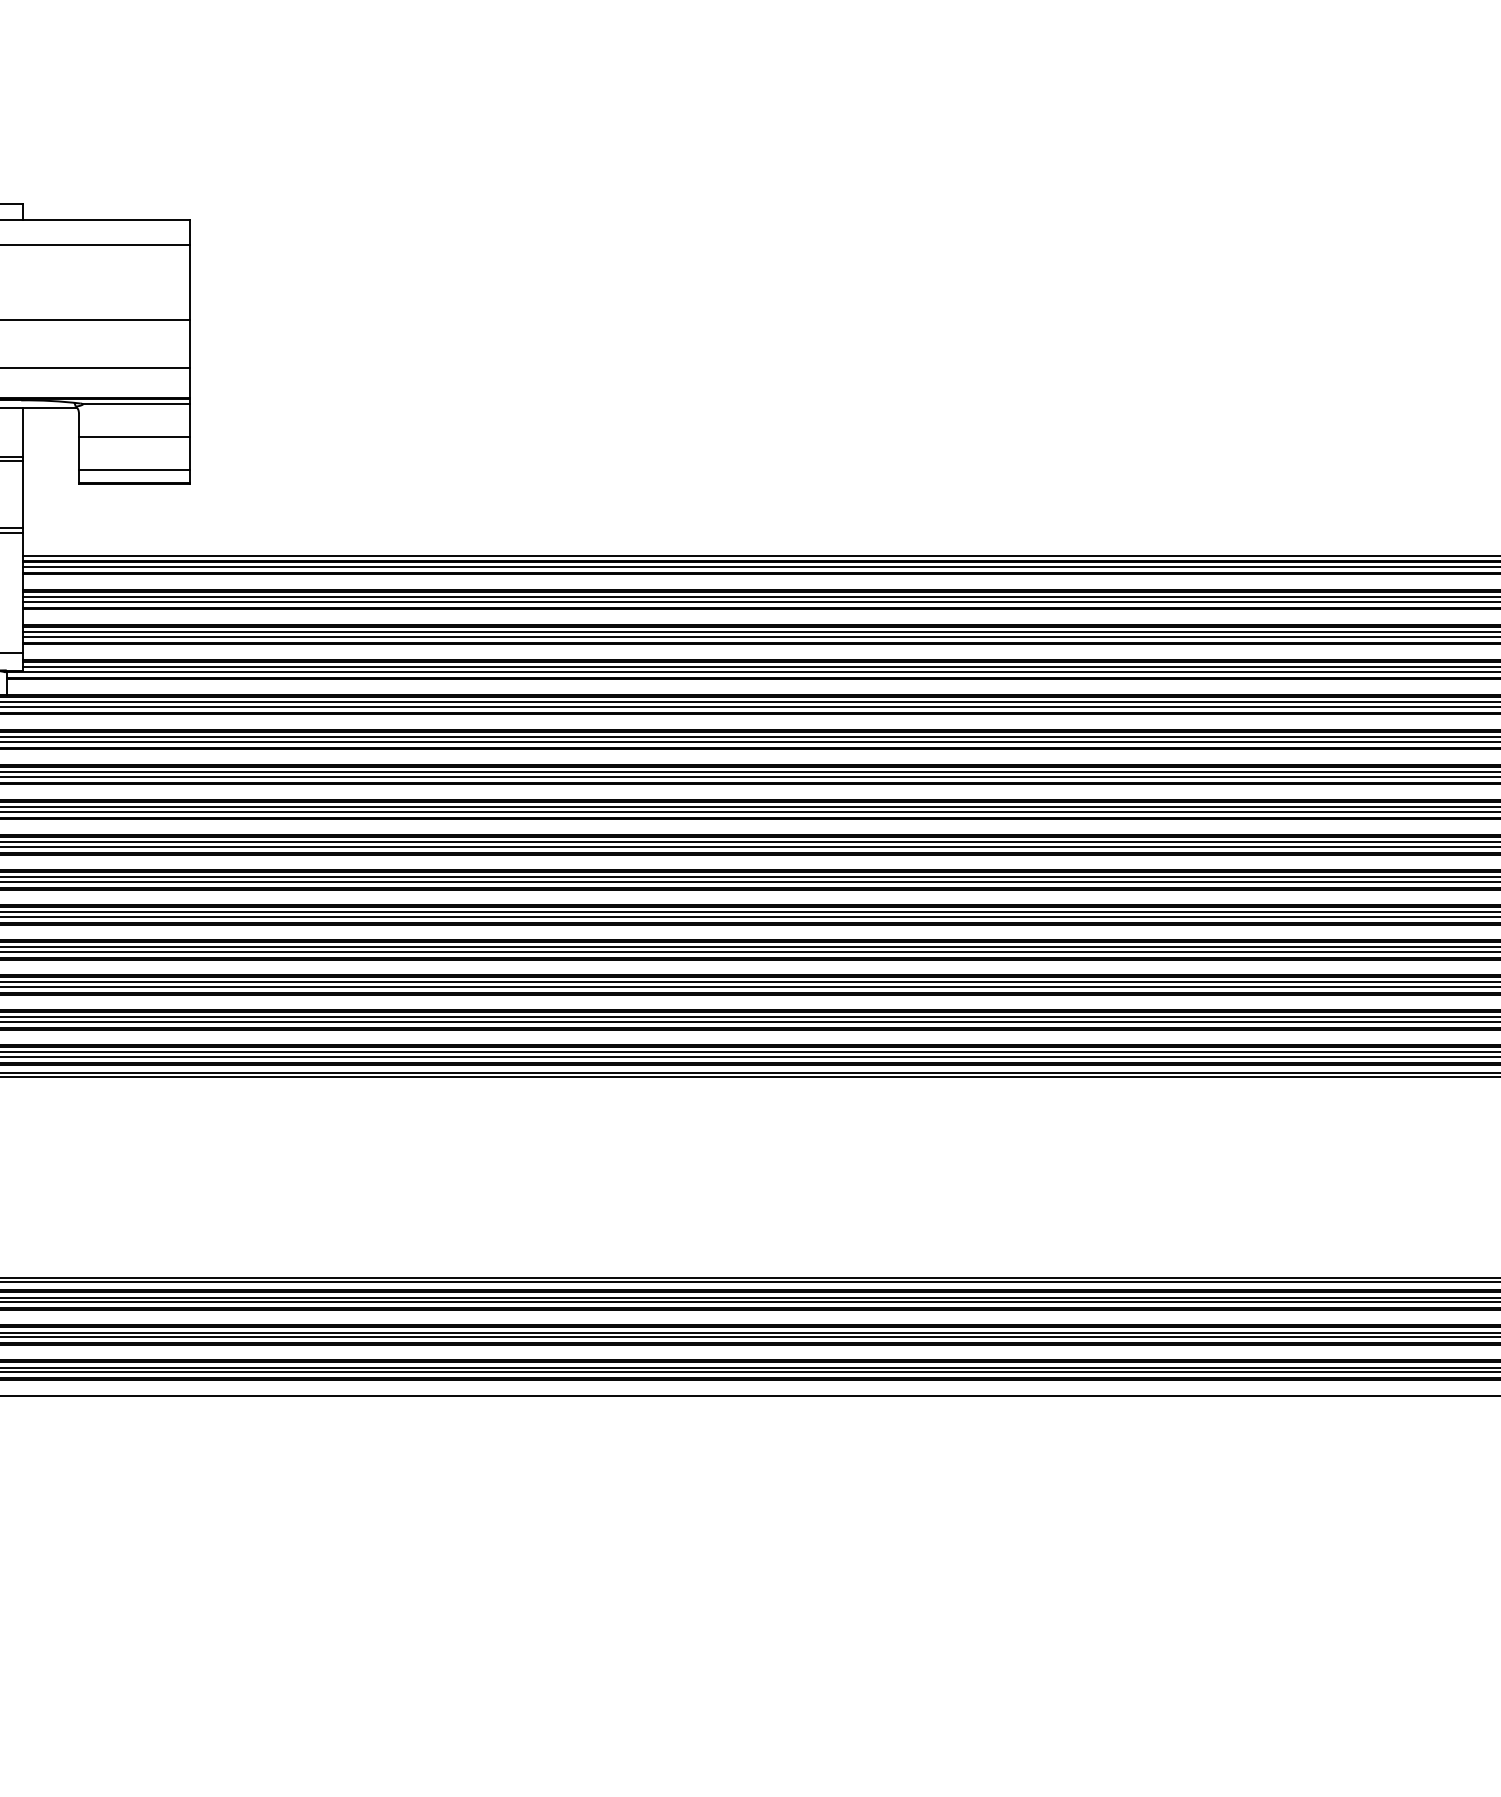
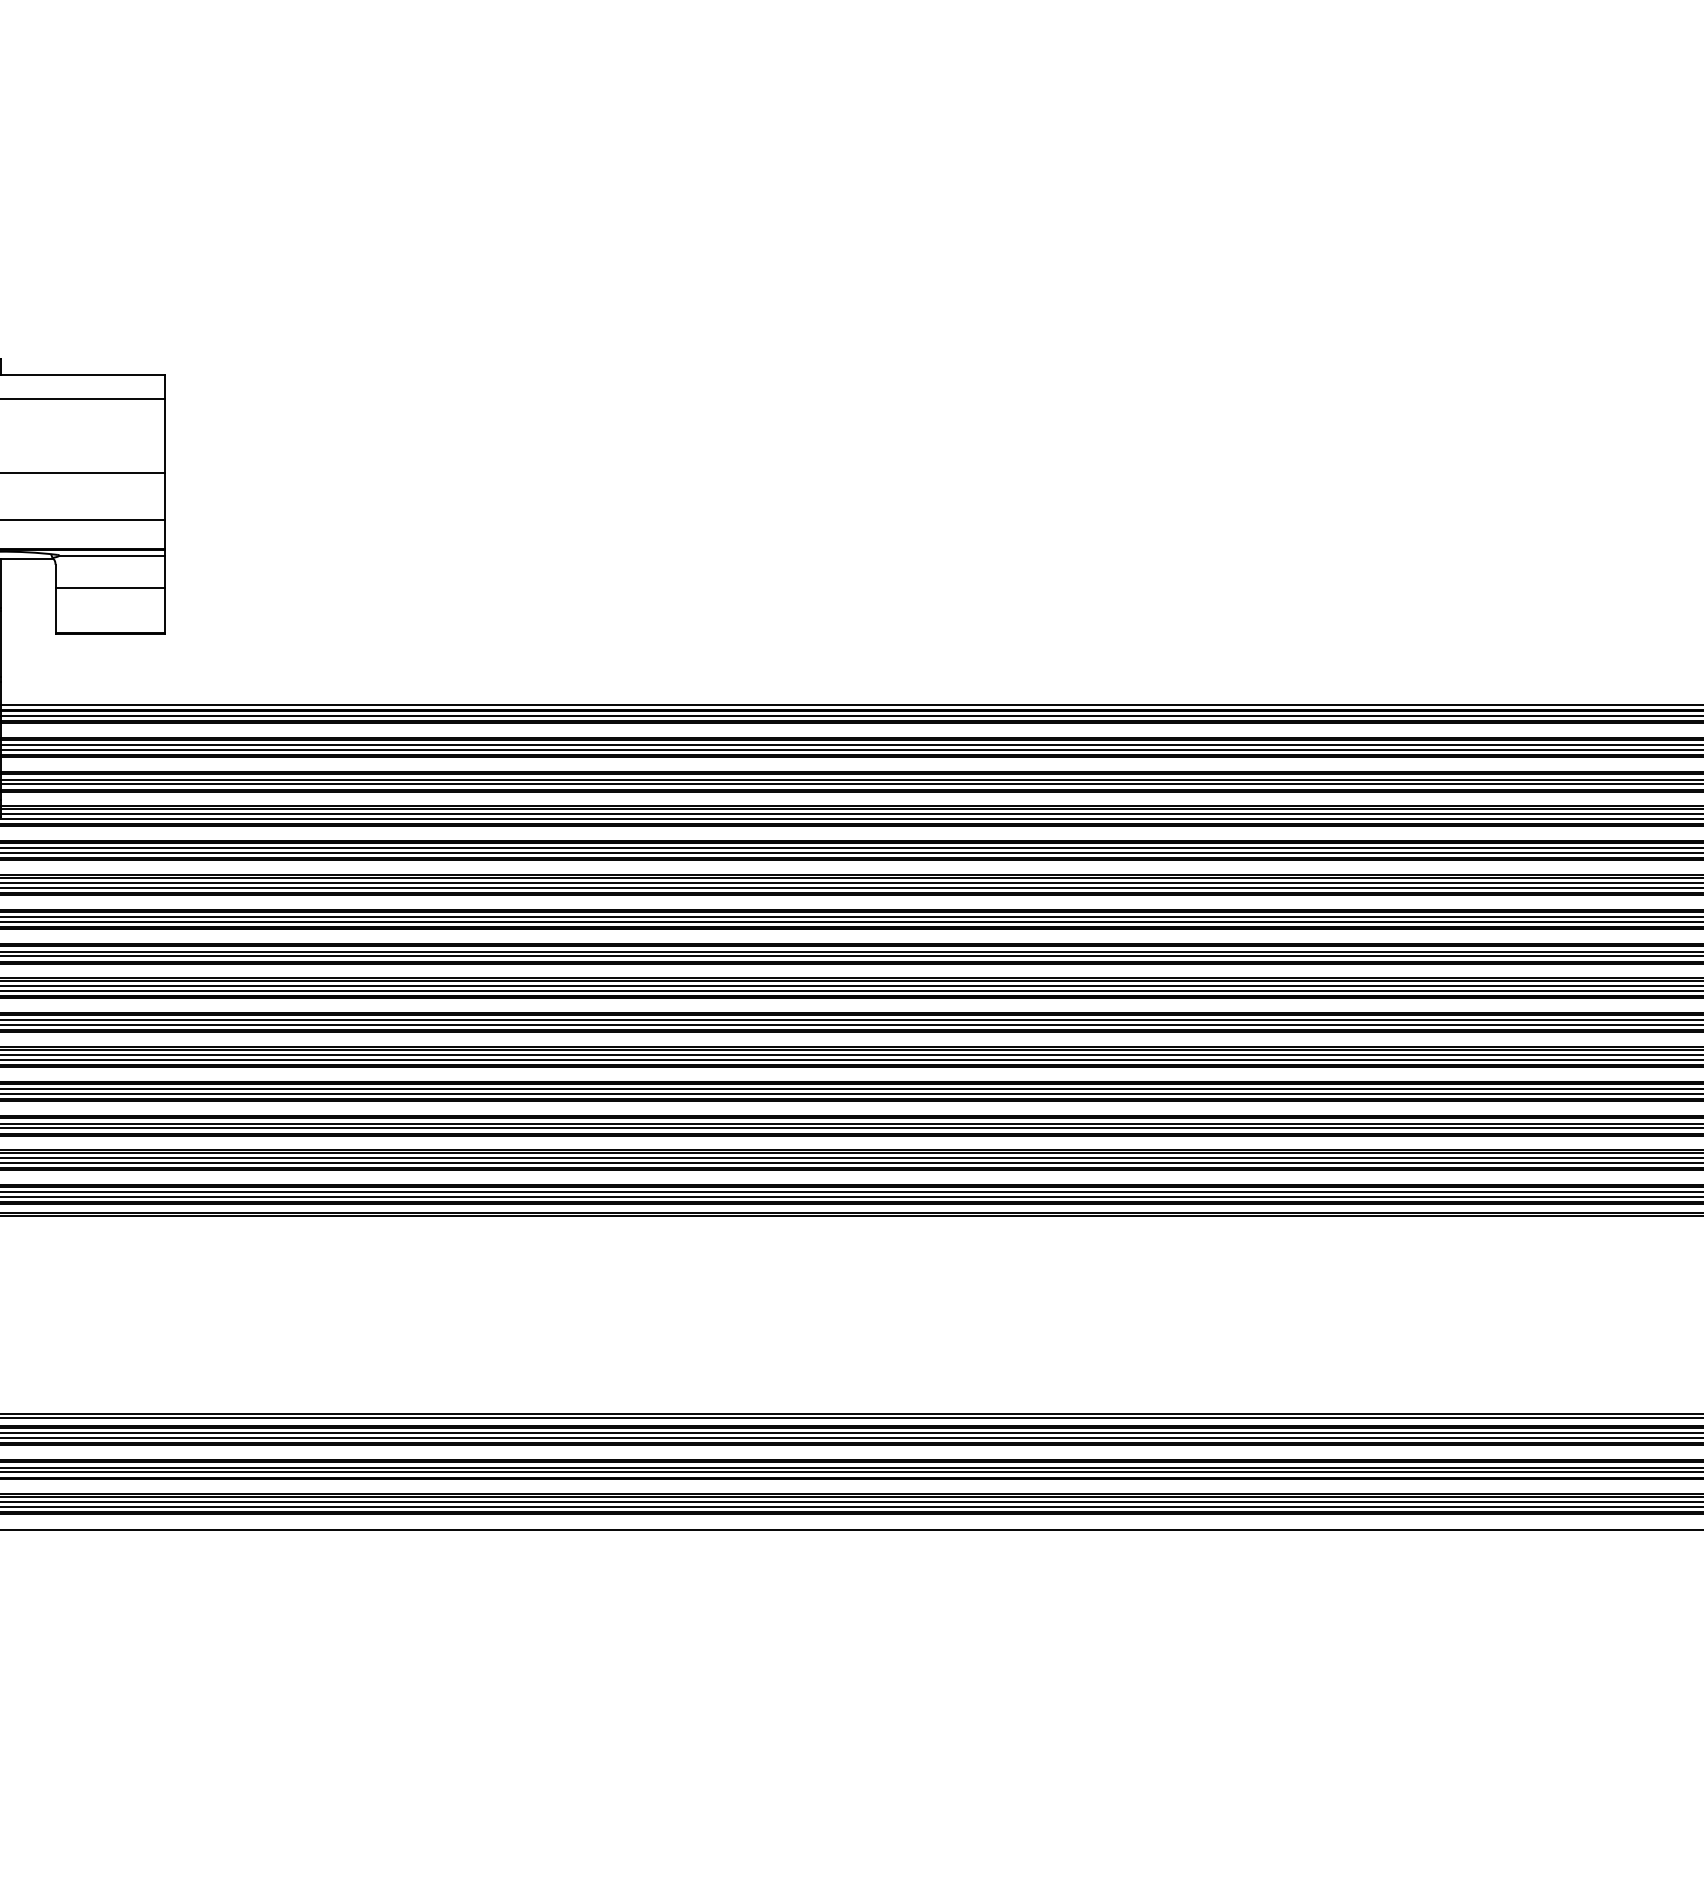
line: (133, 470) -> (109, 620), removed

